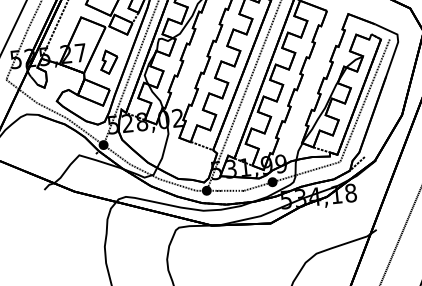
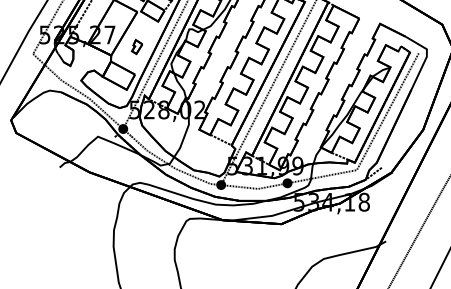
part: (108, 61) -> (136, 46), size x0.6

